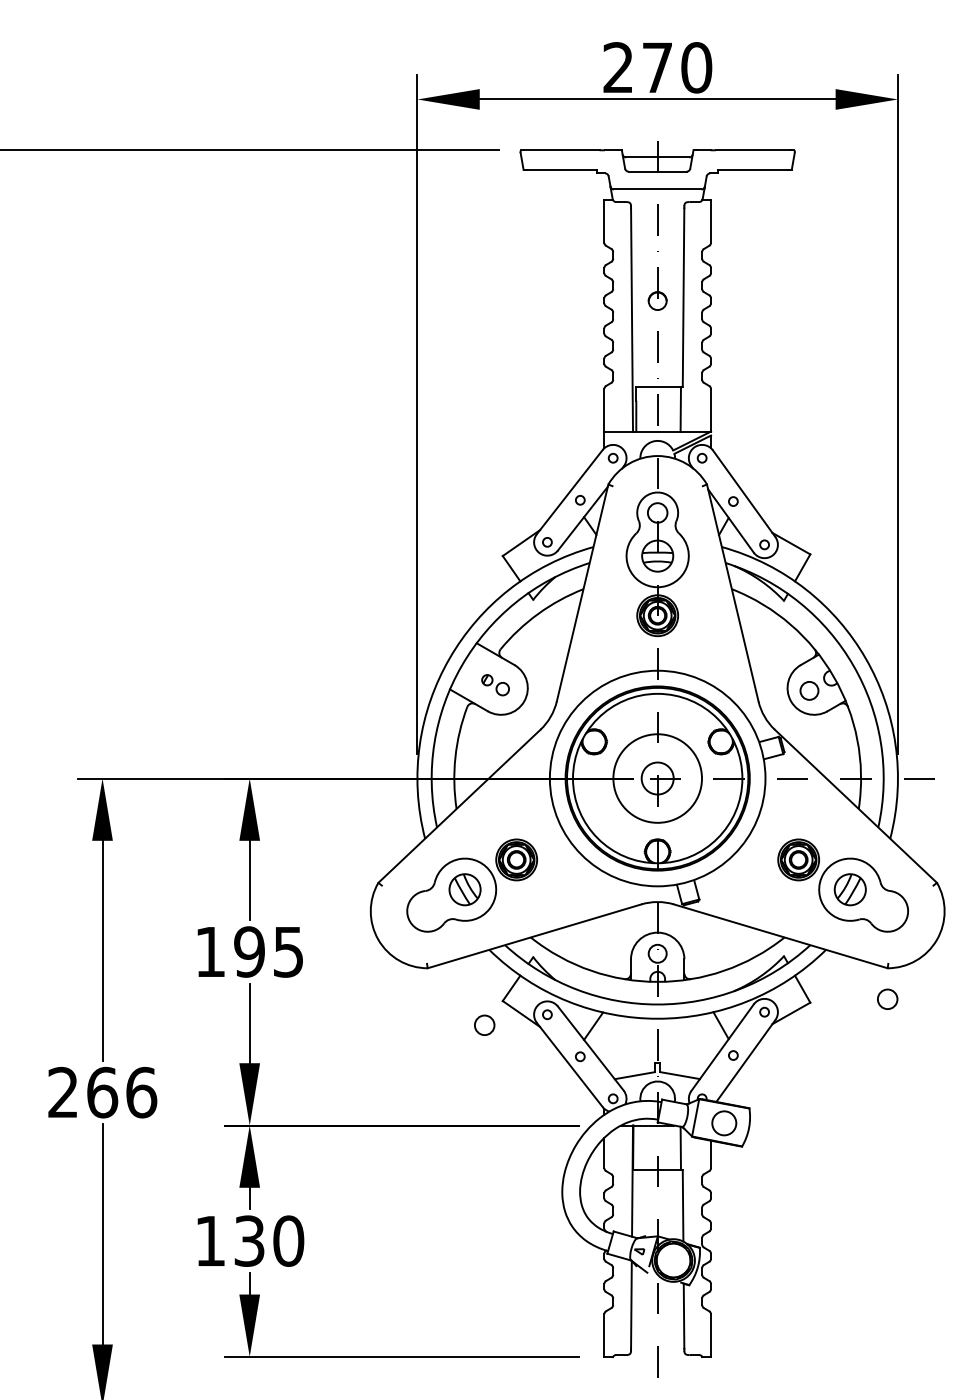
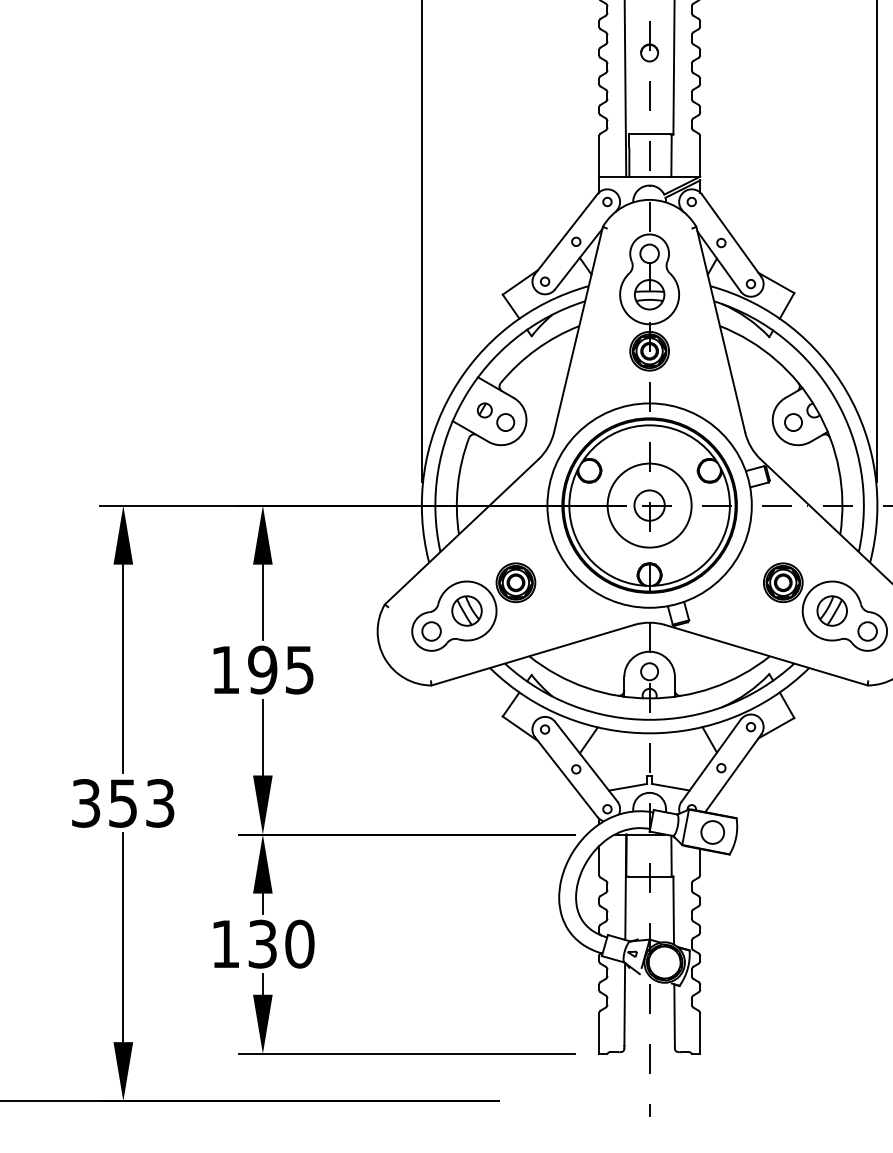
part: (495, 684) -> (495, 416), size x1.43
circle: (887, 998) -> (867, 630), moved
circle: (484, 1024) -> (431, 630), moved
text: (102, 1092) -> (123, 803), 266 -> 353

